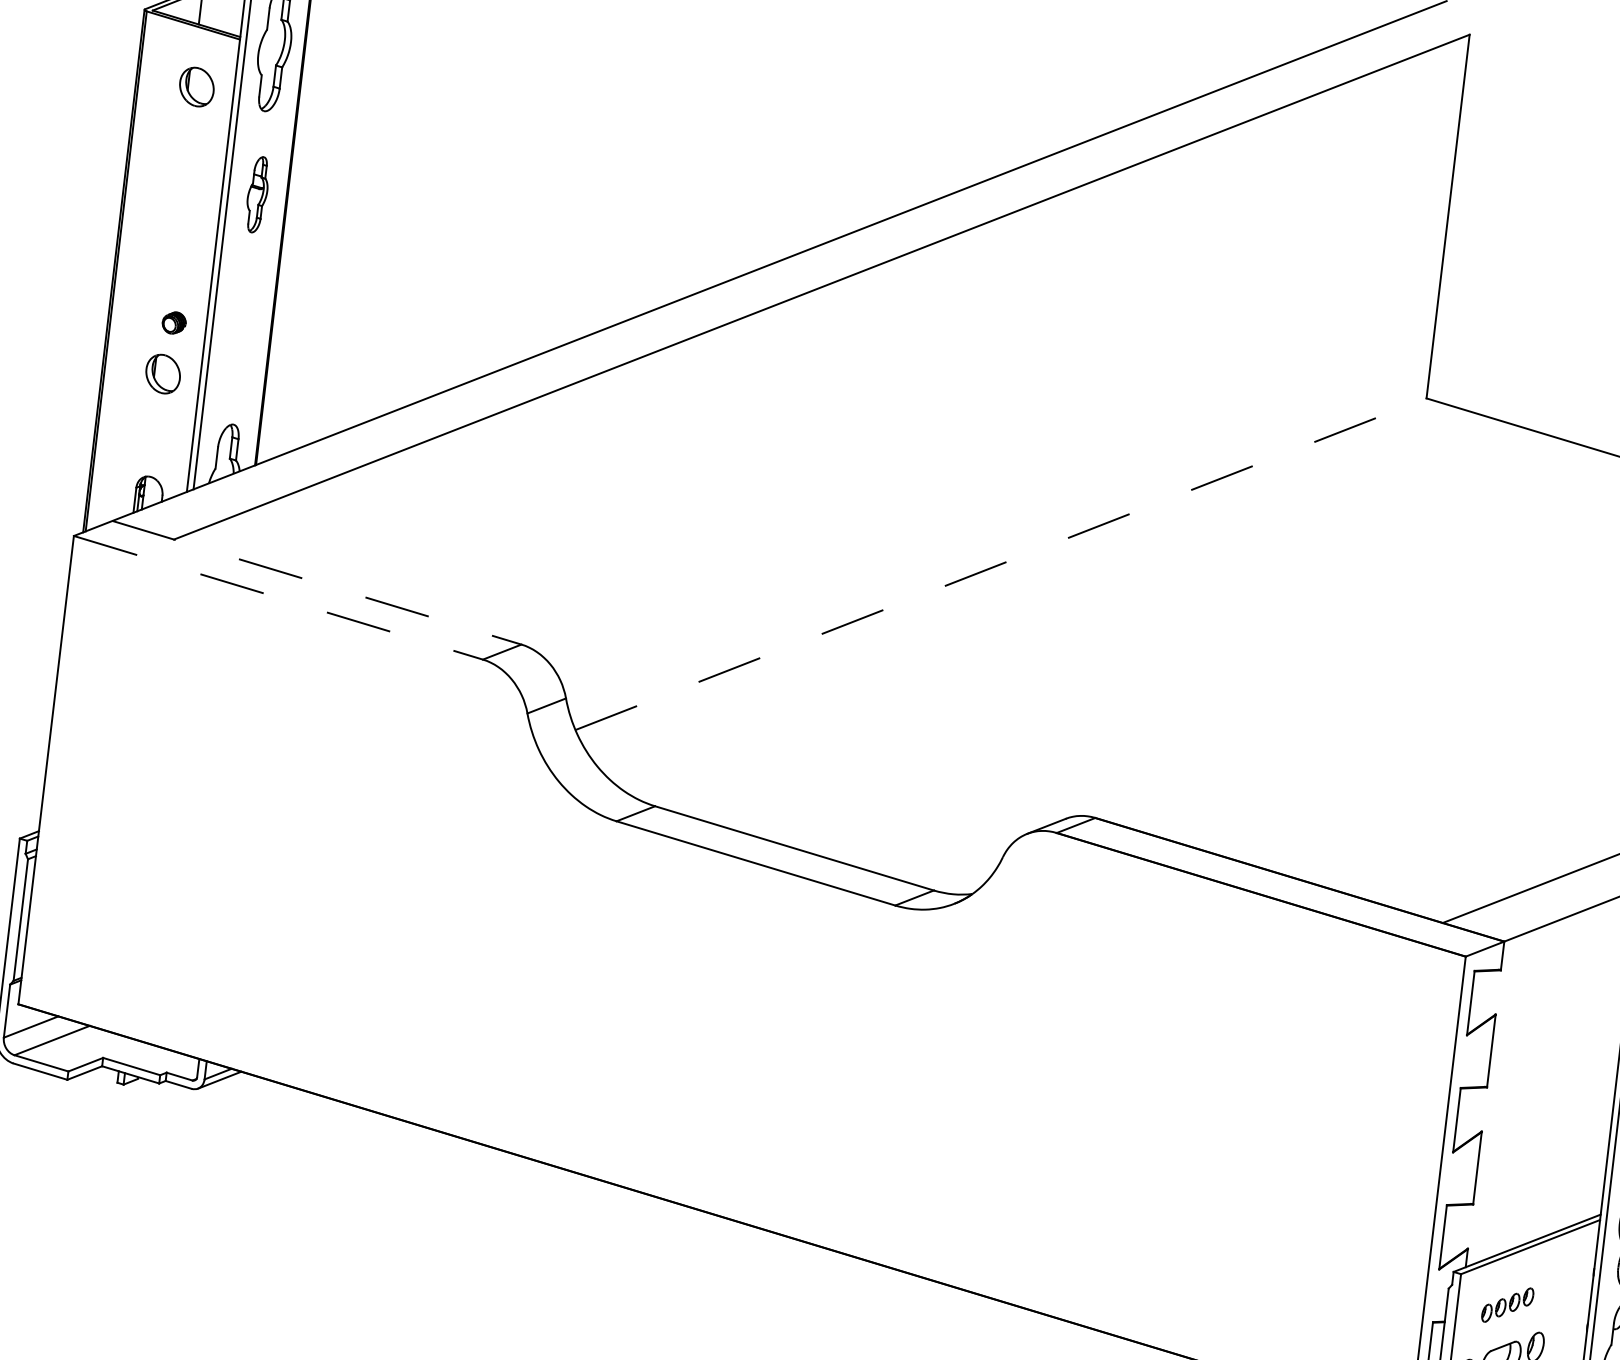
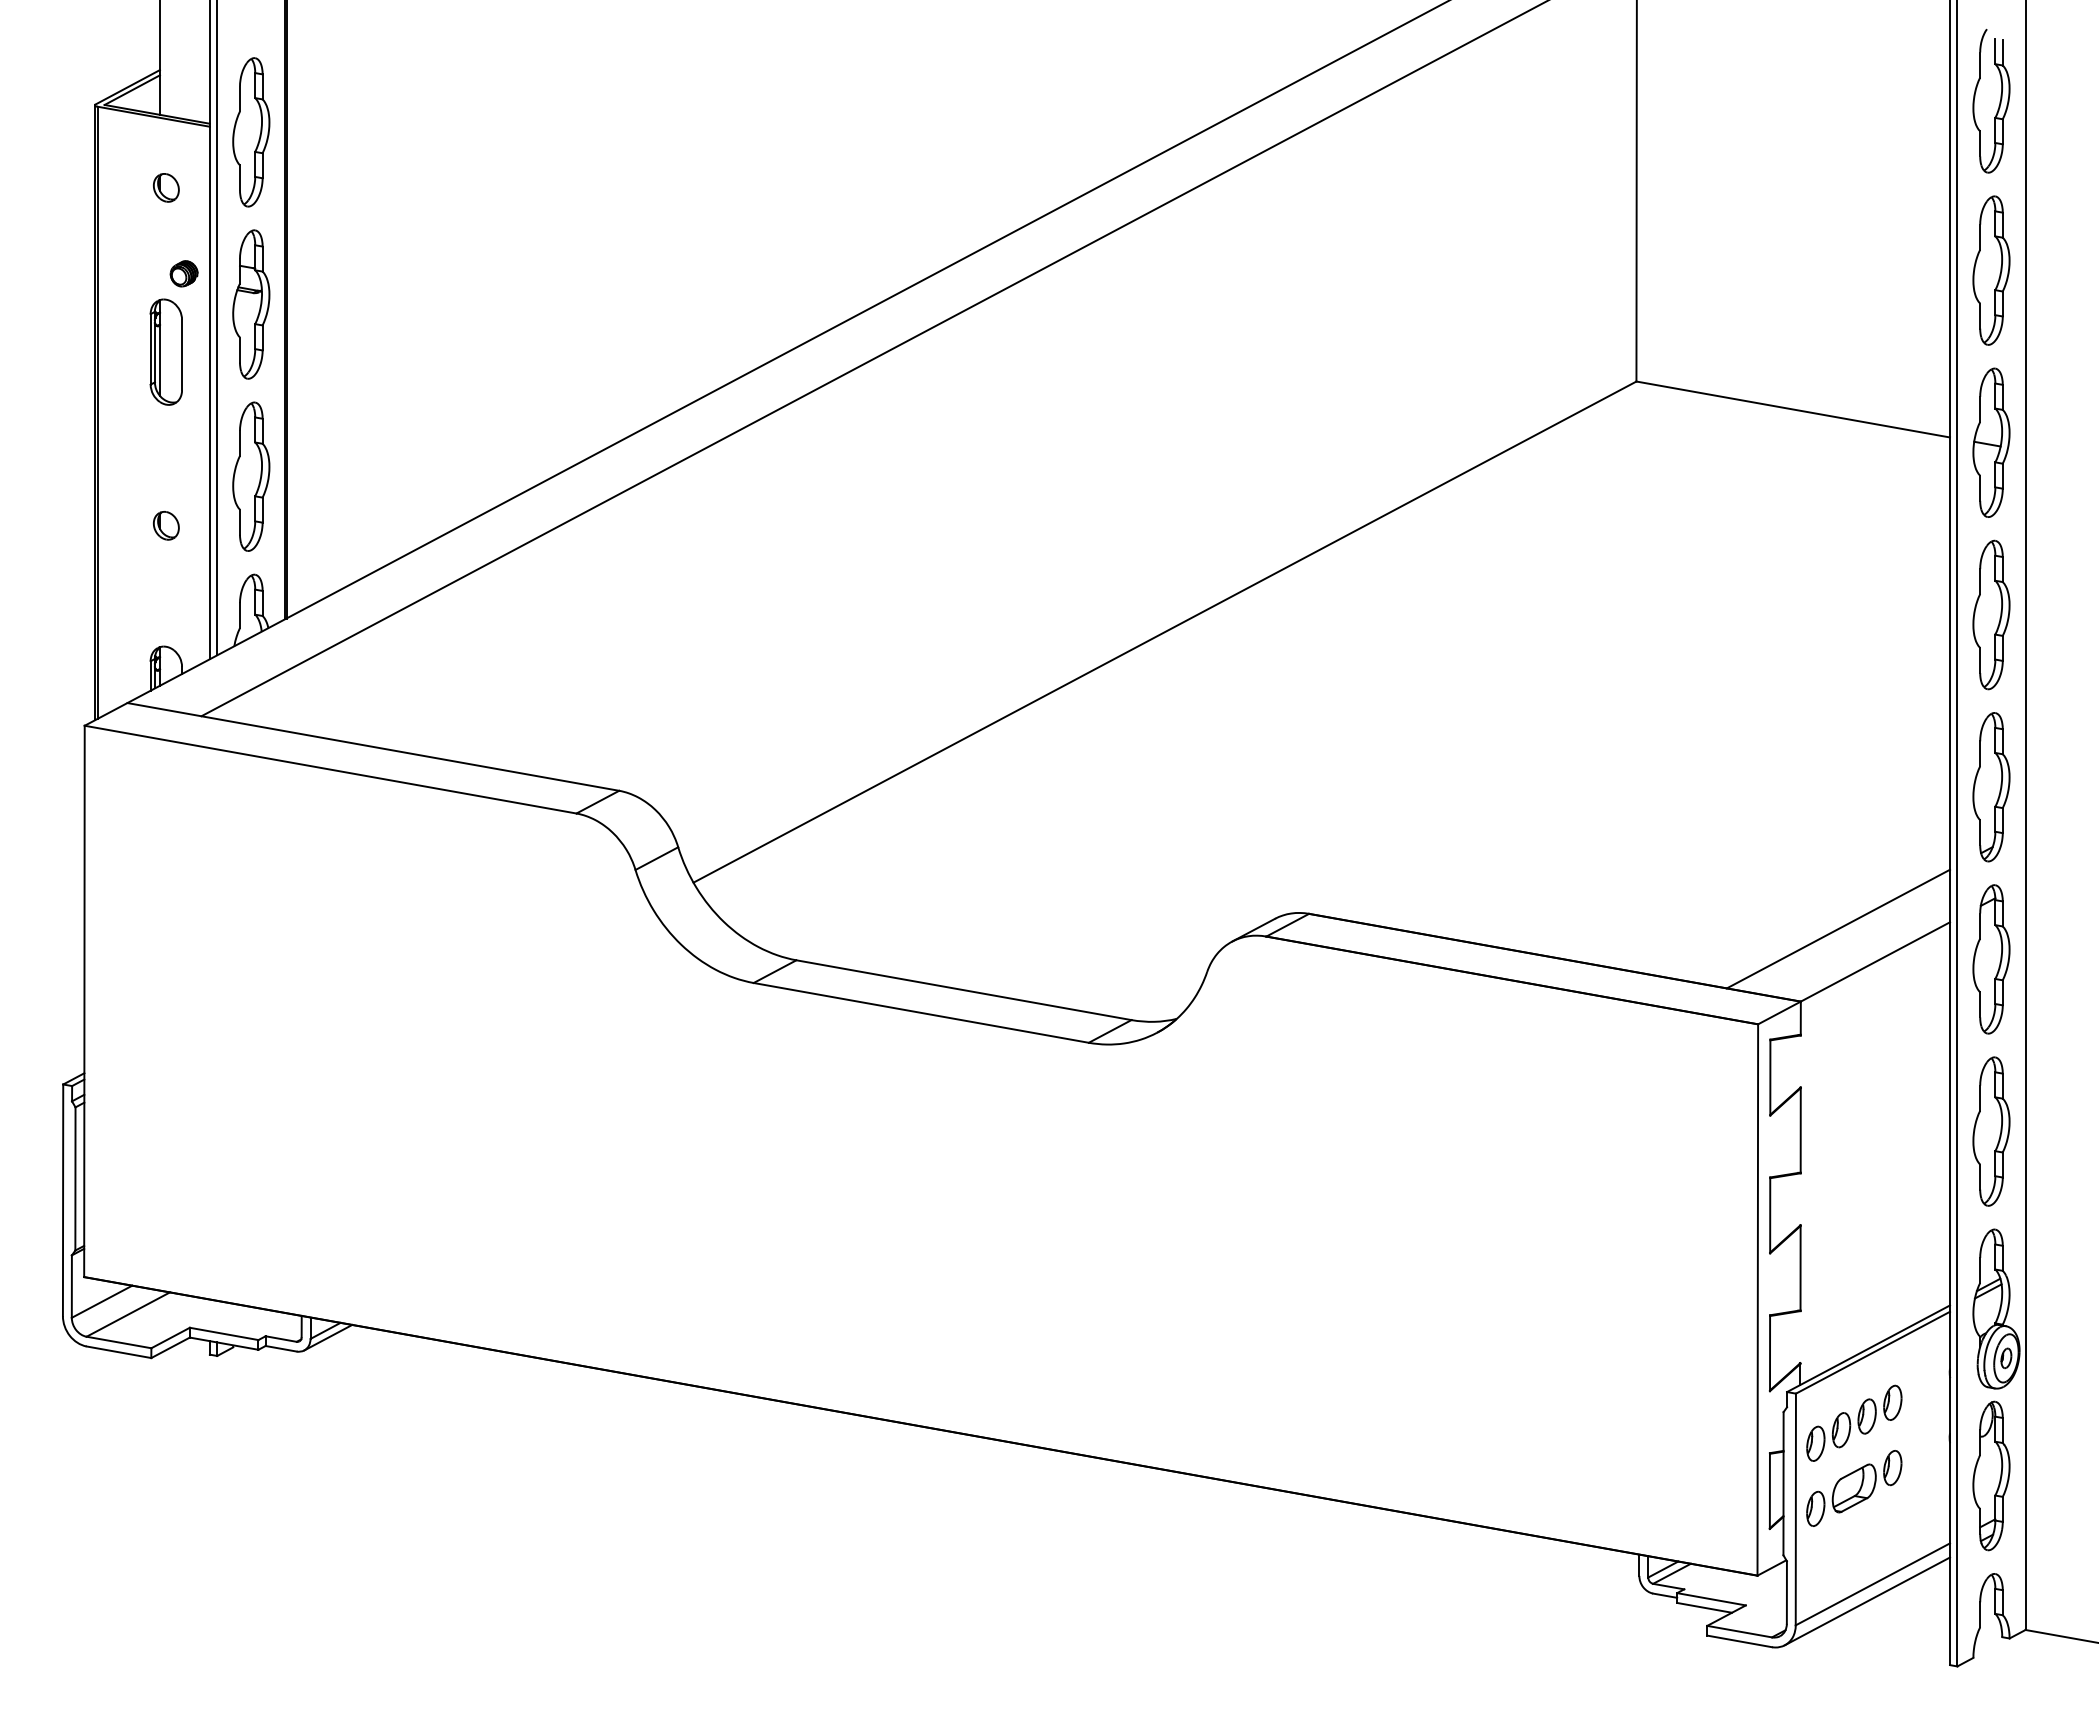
part: (197, 86) -> (166, 187), size x0.62
part: (257, 194) -> (251, 304), size x1.67
part: (179, 226) -> (165, 351), added
part: (173, 322) -> (183, 273), moved
part: (240, 340) -> (251, 476), added
part: (163, 374) -> (166, 525), size x0.62
line: (1000, 564) -> (1164, 632), dashed -> solid
line: (317, 582) -> (373, 746), dashed -> solid
line: (278, 597) -> (330, 769), dashed -> solid
part: (1507, 1304) -> (1854, 1422), size x1.67

